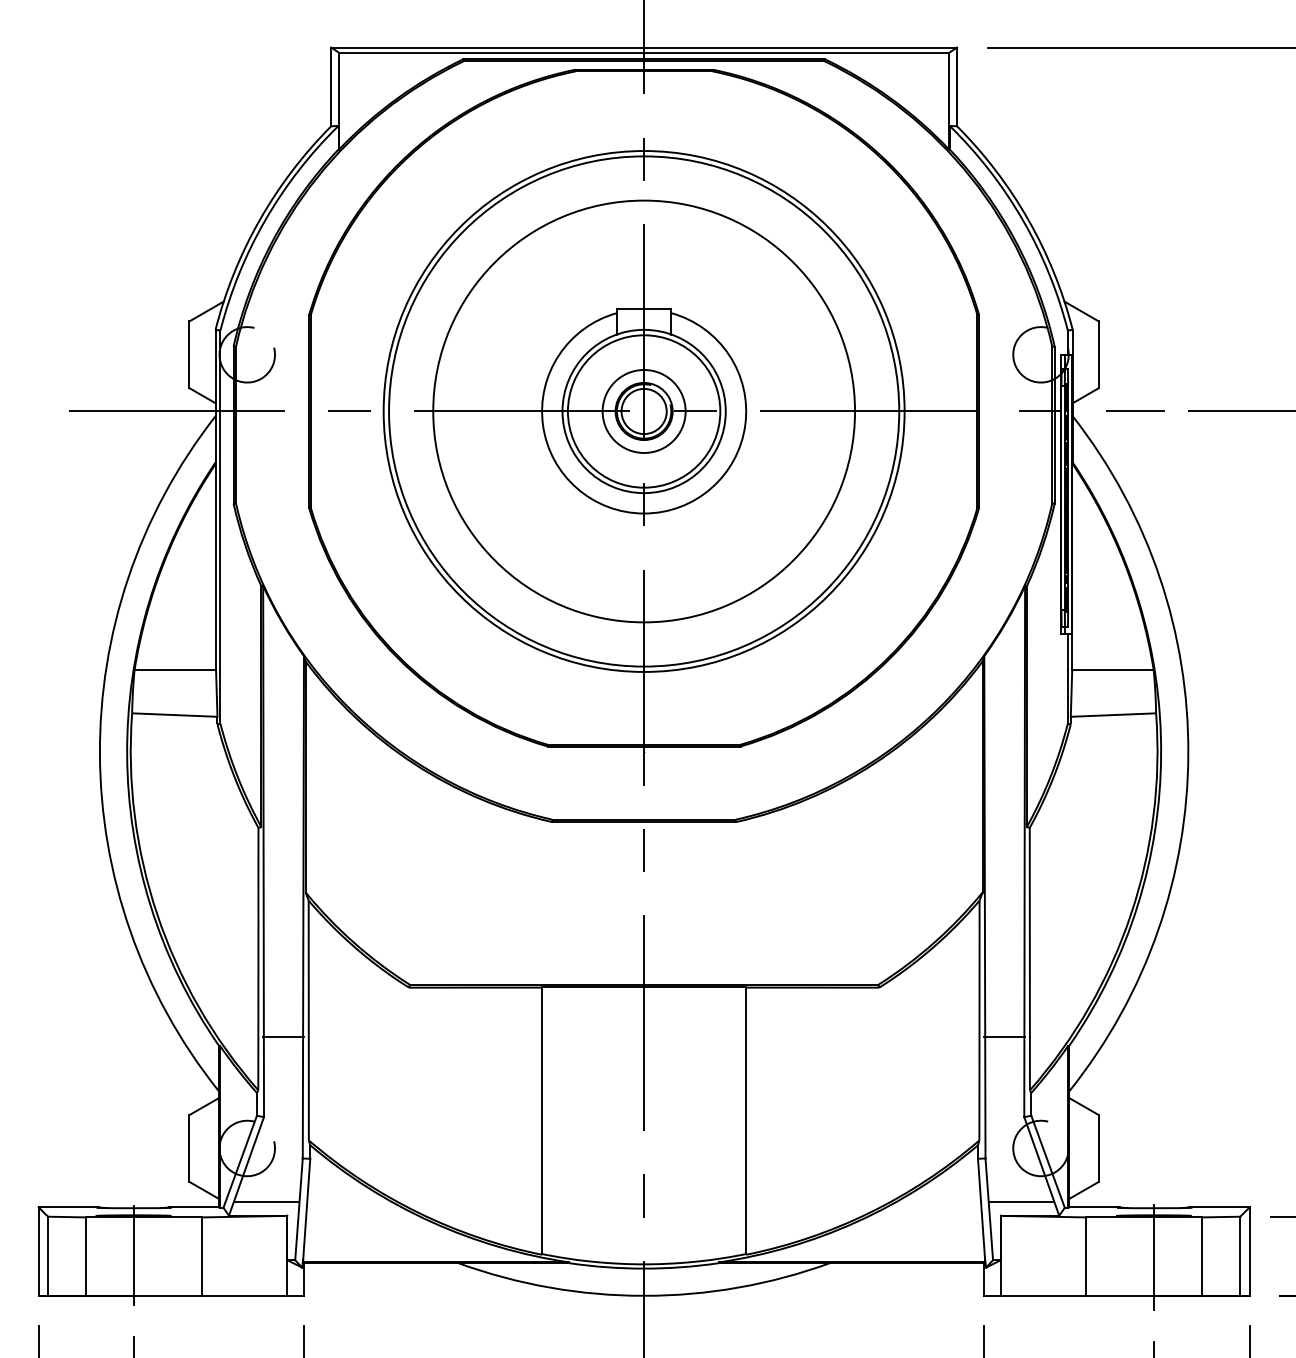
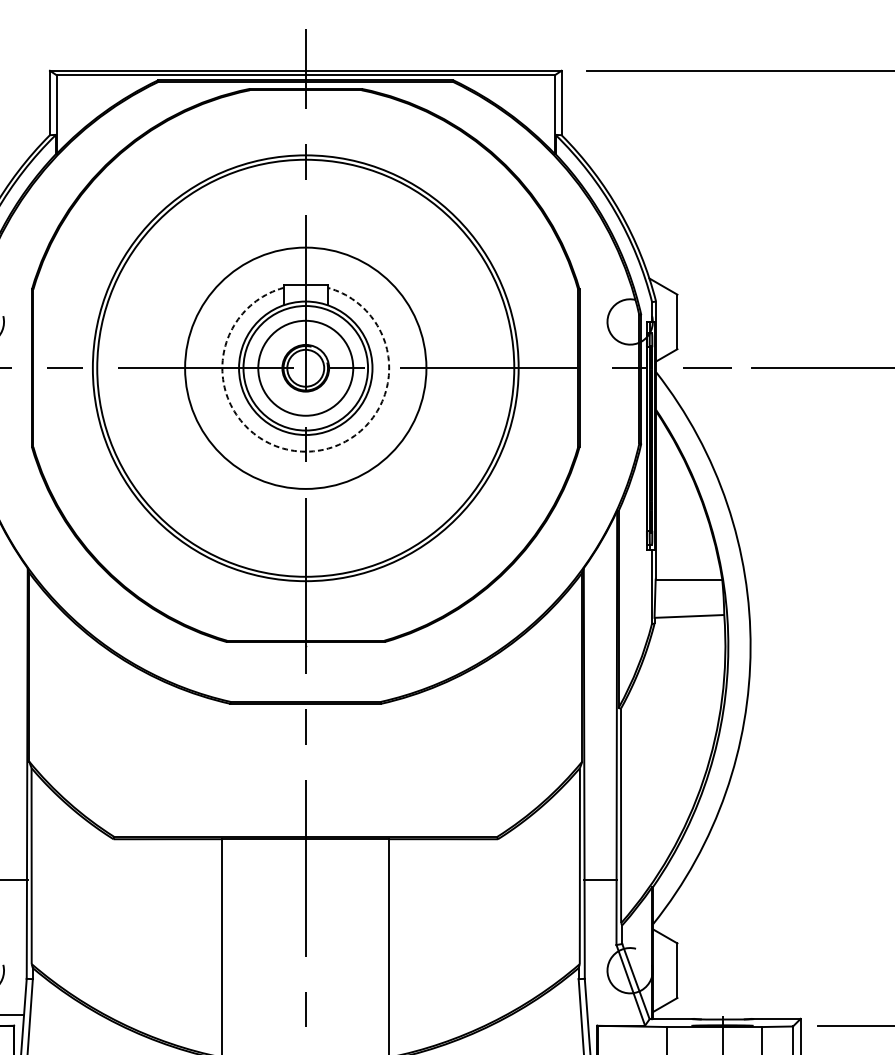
circle: (643, 411) -> (305, 368), size x1.4
circle: (644, 411) -> (306, 368), size x0.7
arc: (644, 513) -> (306, 451), solid -> dashed
line: (1021, 1202) -> (614, 1014), removed

